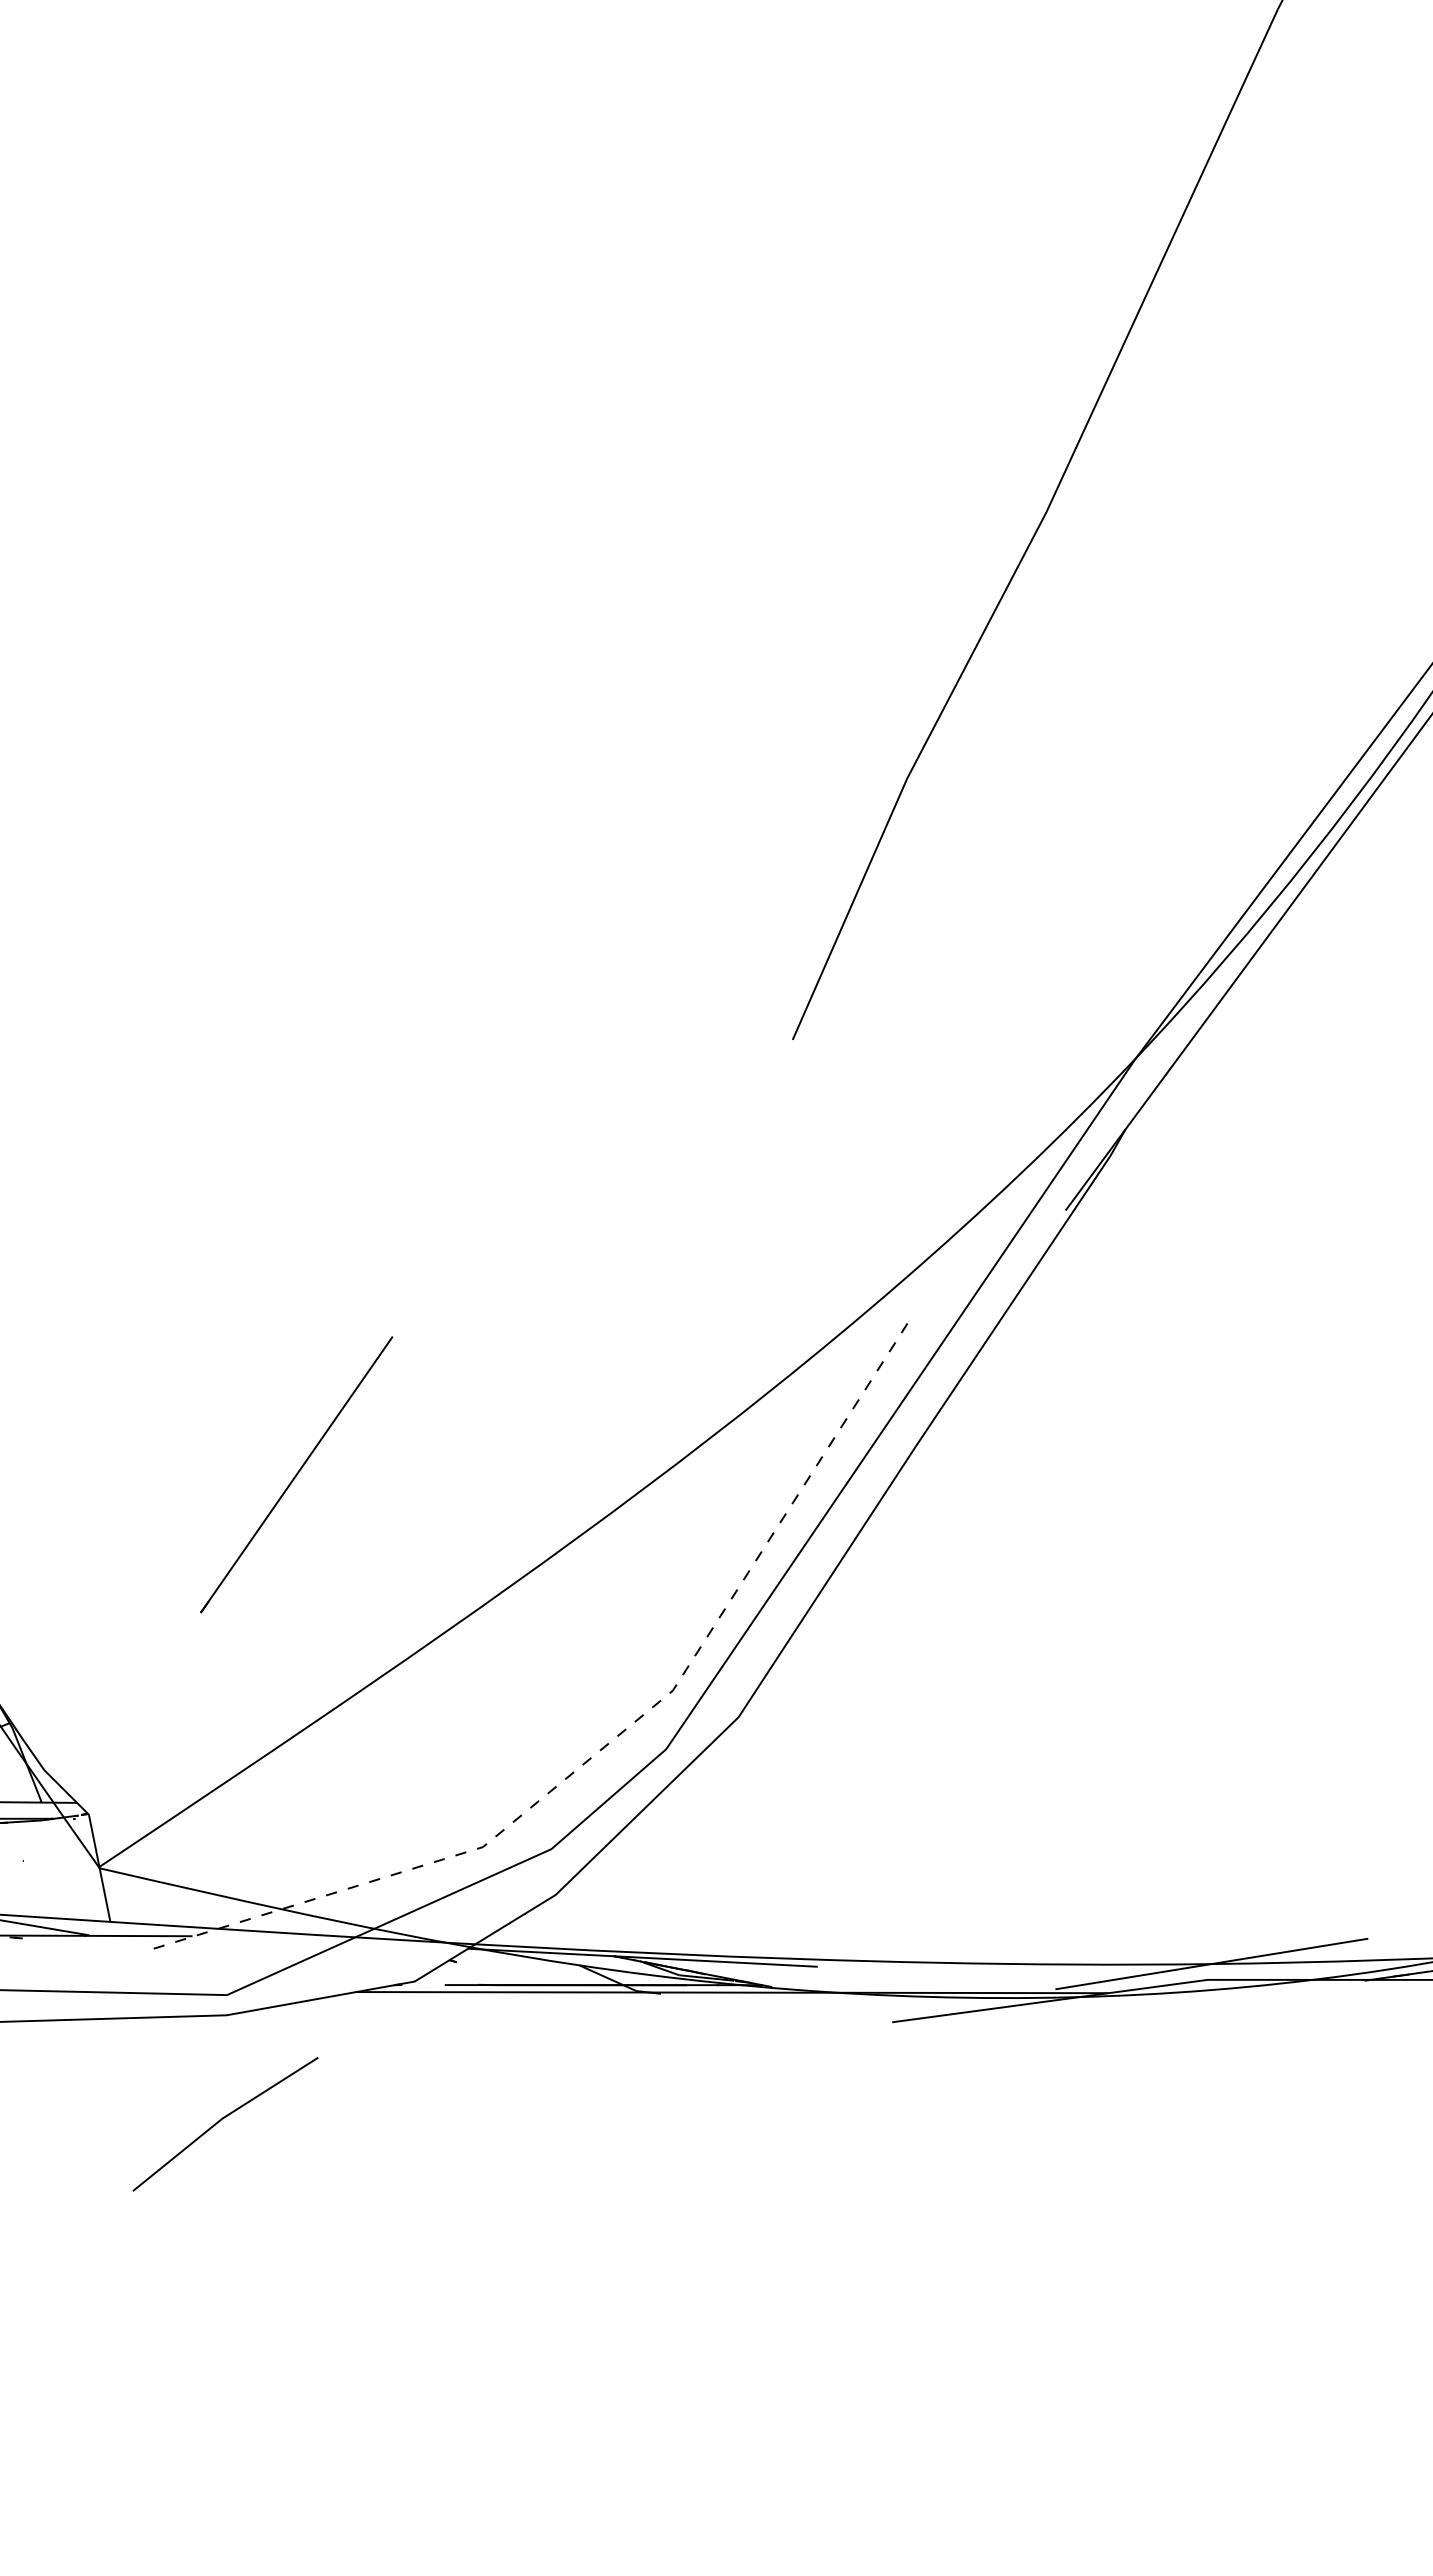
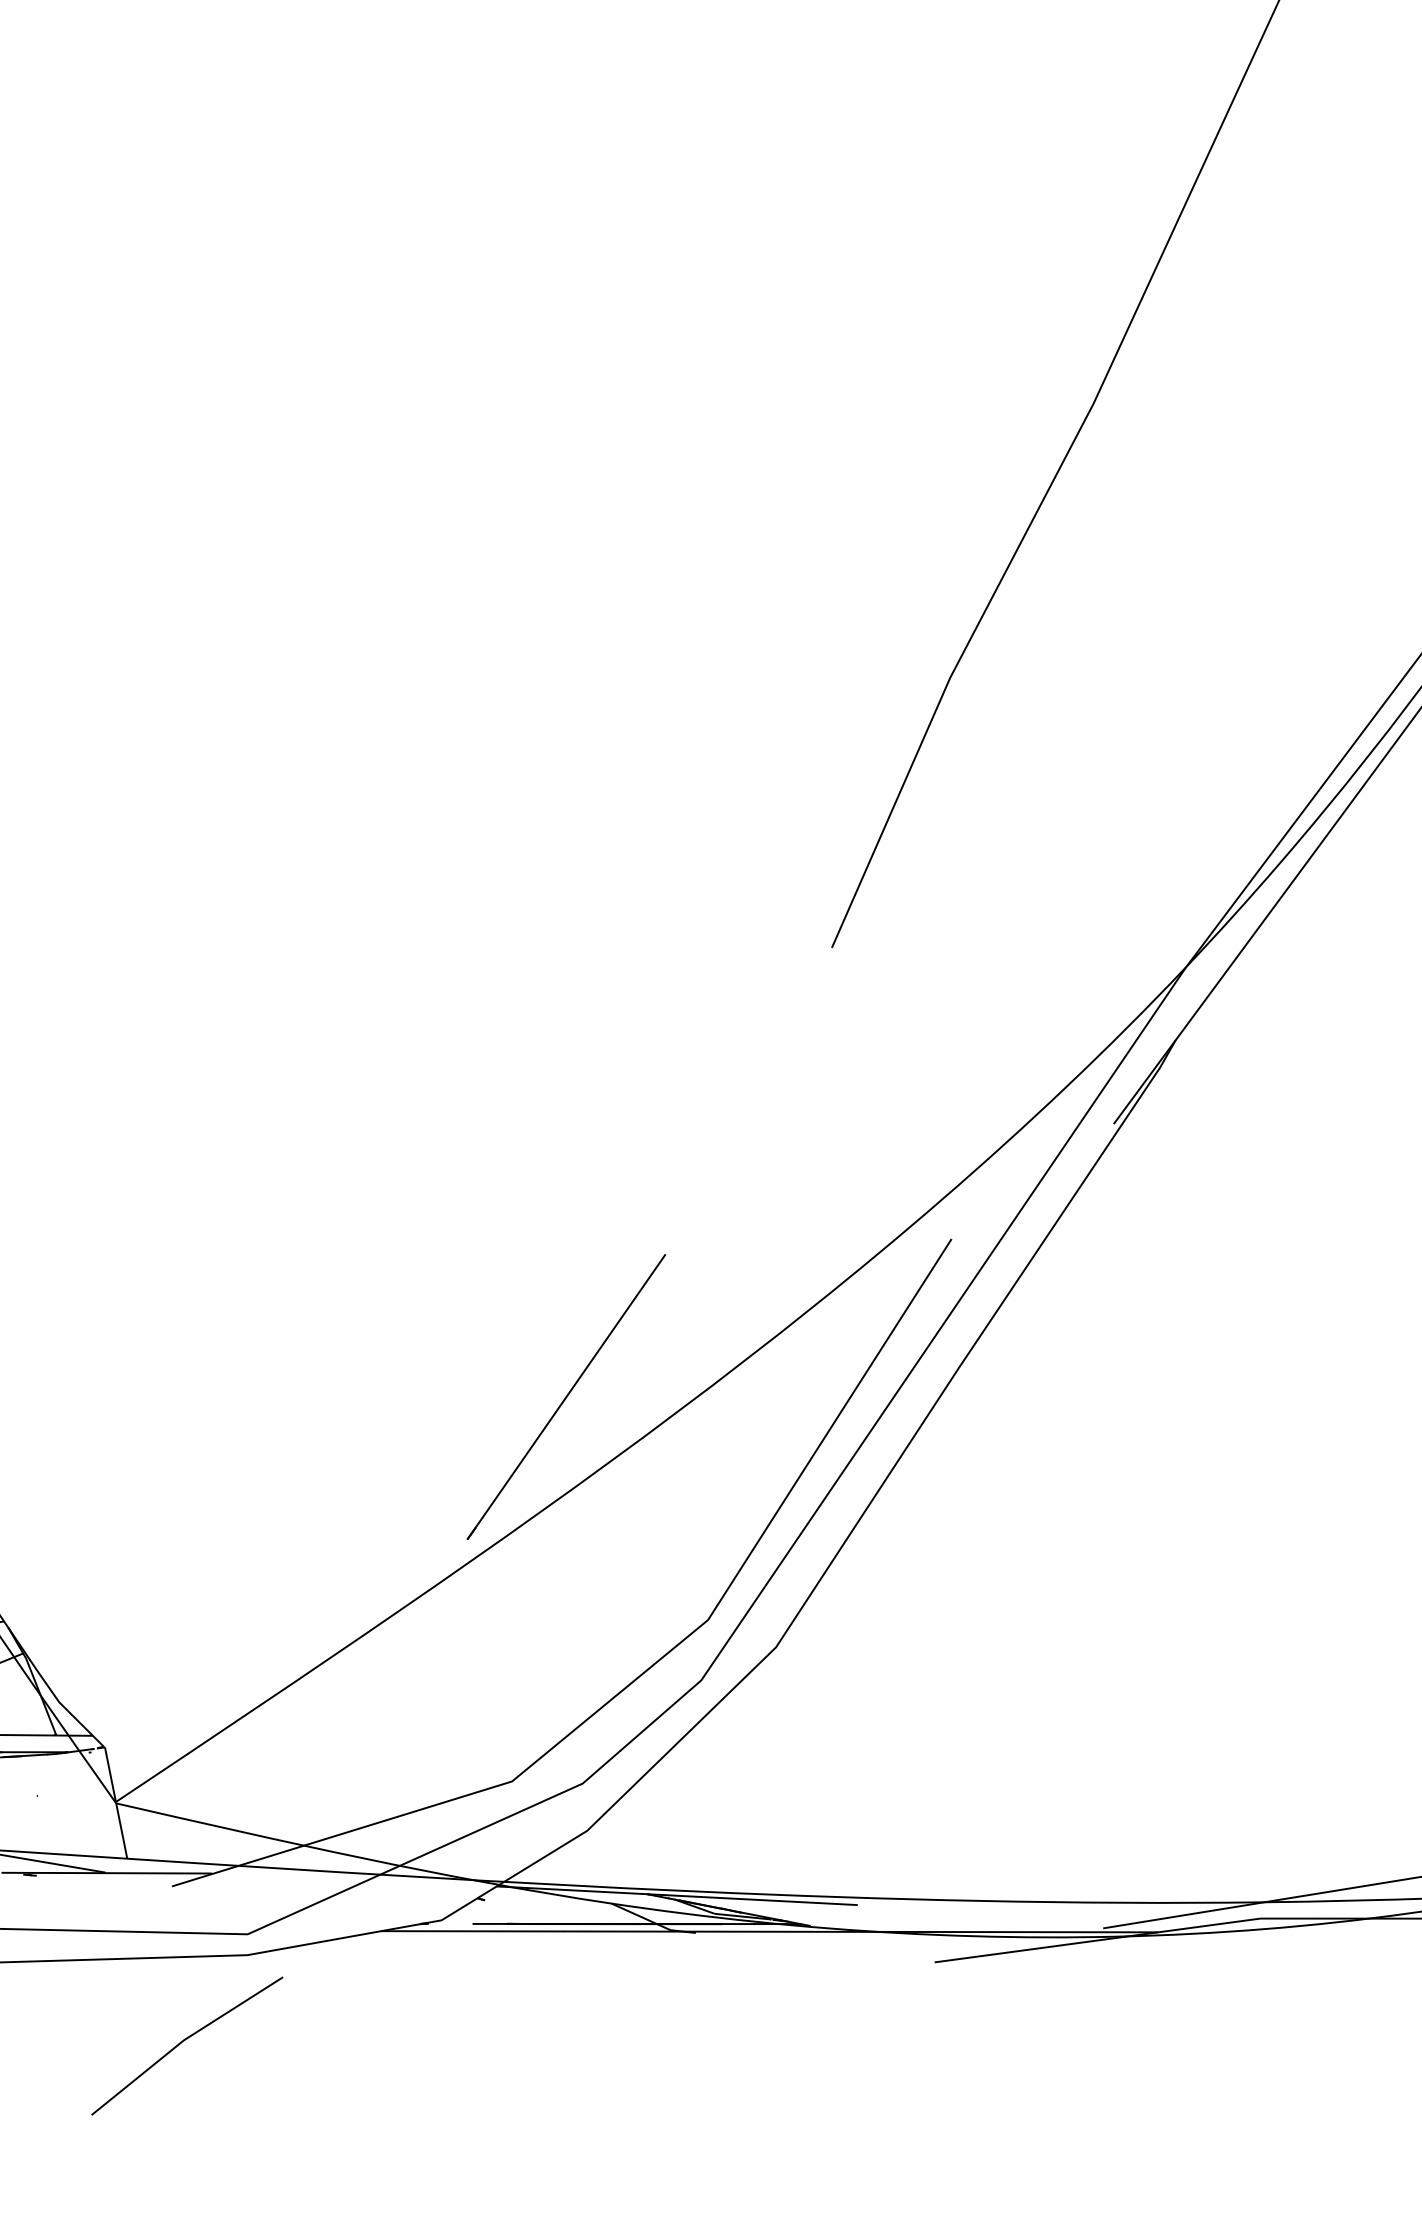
line: (296, 1474) -> (566, 1396), moved
line: (614, 1739) -> (647, 1670), dashed -> solid
line: (223, 2119) -> (185, 2041), moved

